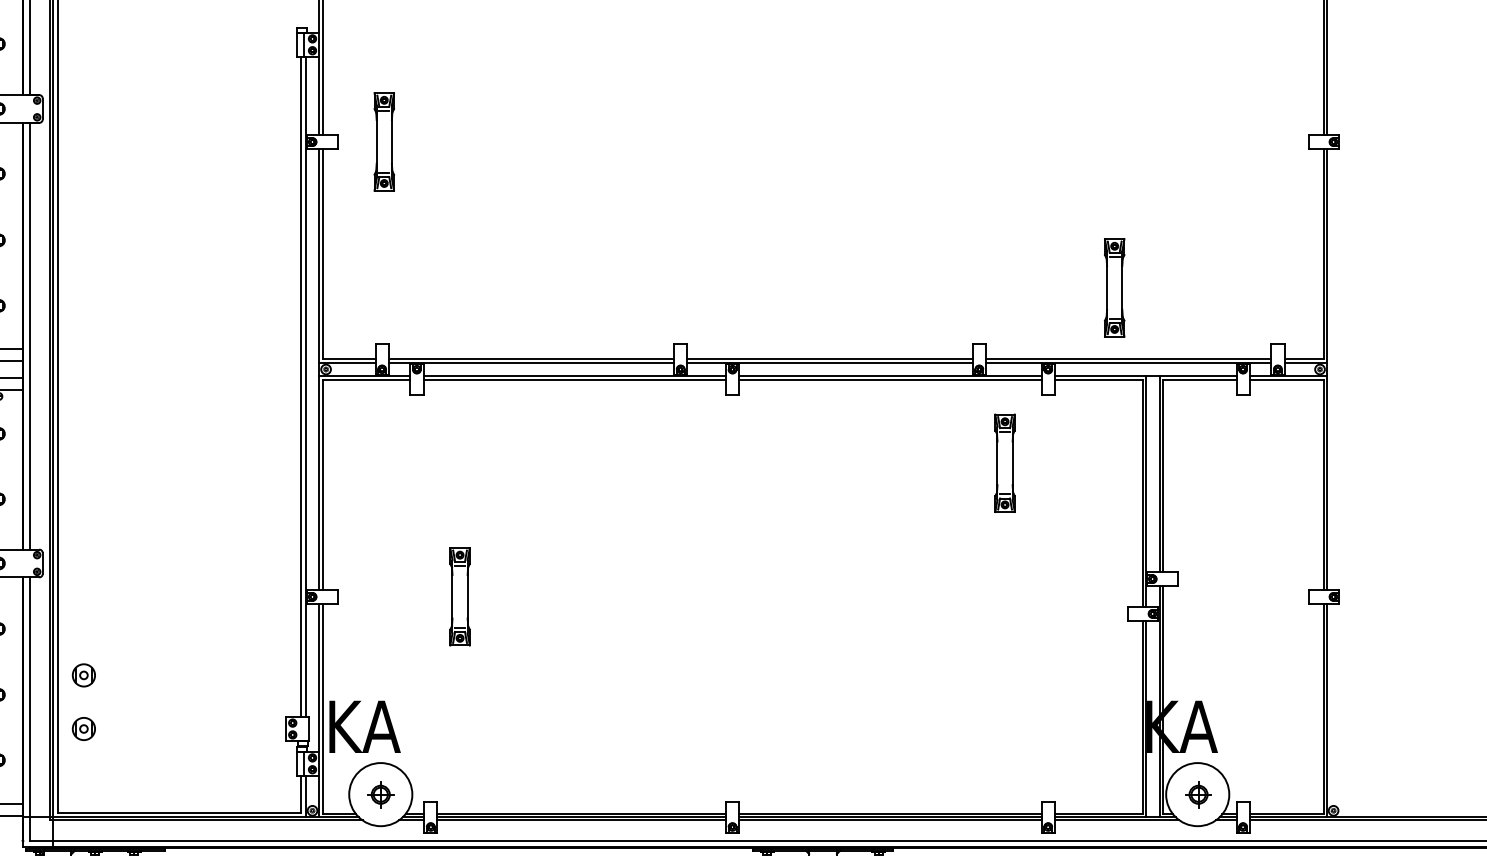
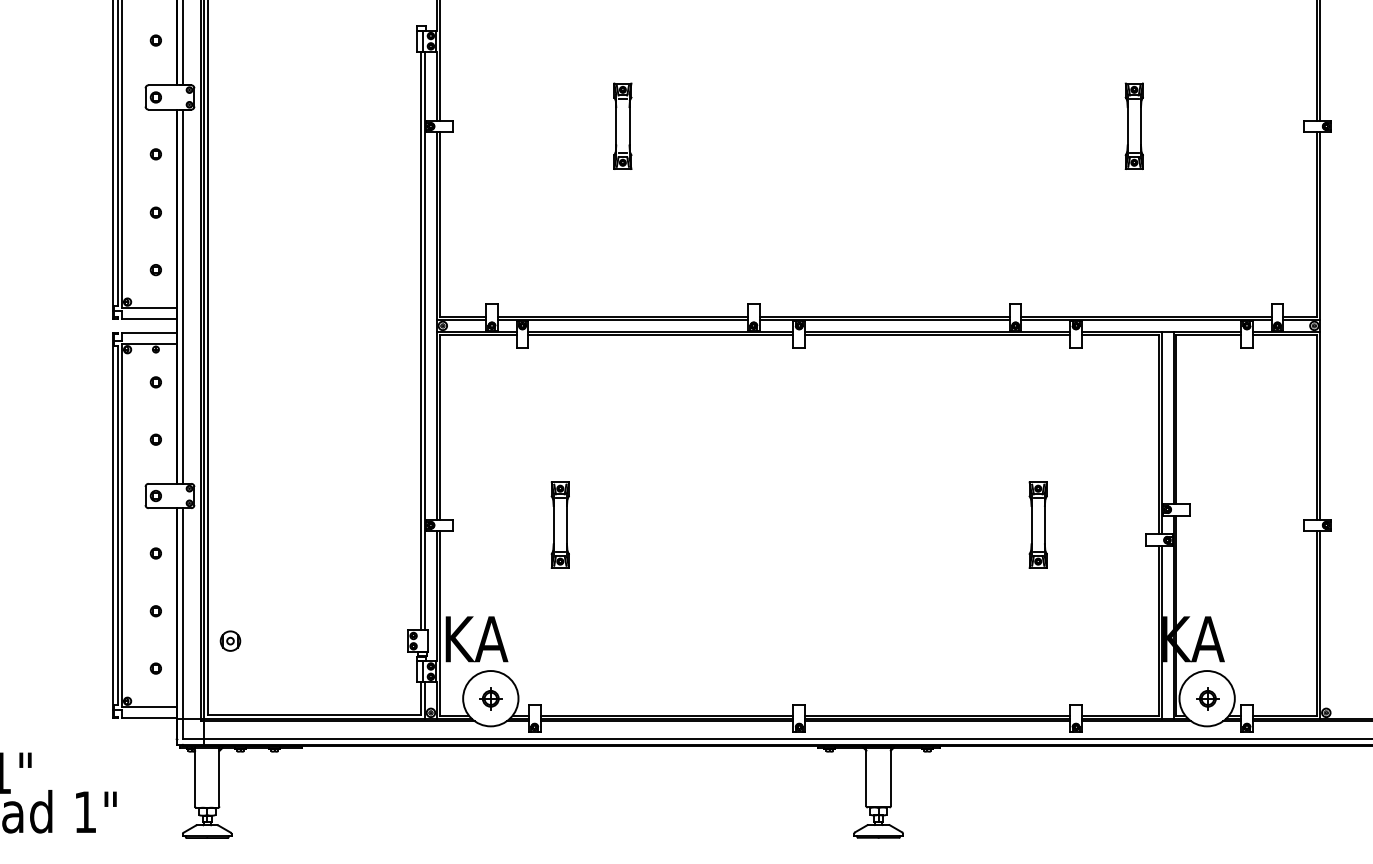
part: (383, 140) -> (622, 125), moved
part: (1113, 286) -> (1133, 125), moved
part: (1004, 462) -> (1037, 524), moved
part: (83, 674) -> (230, 593), removed

